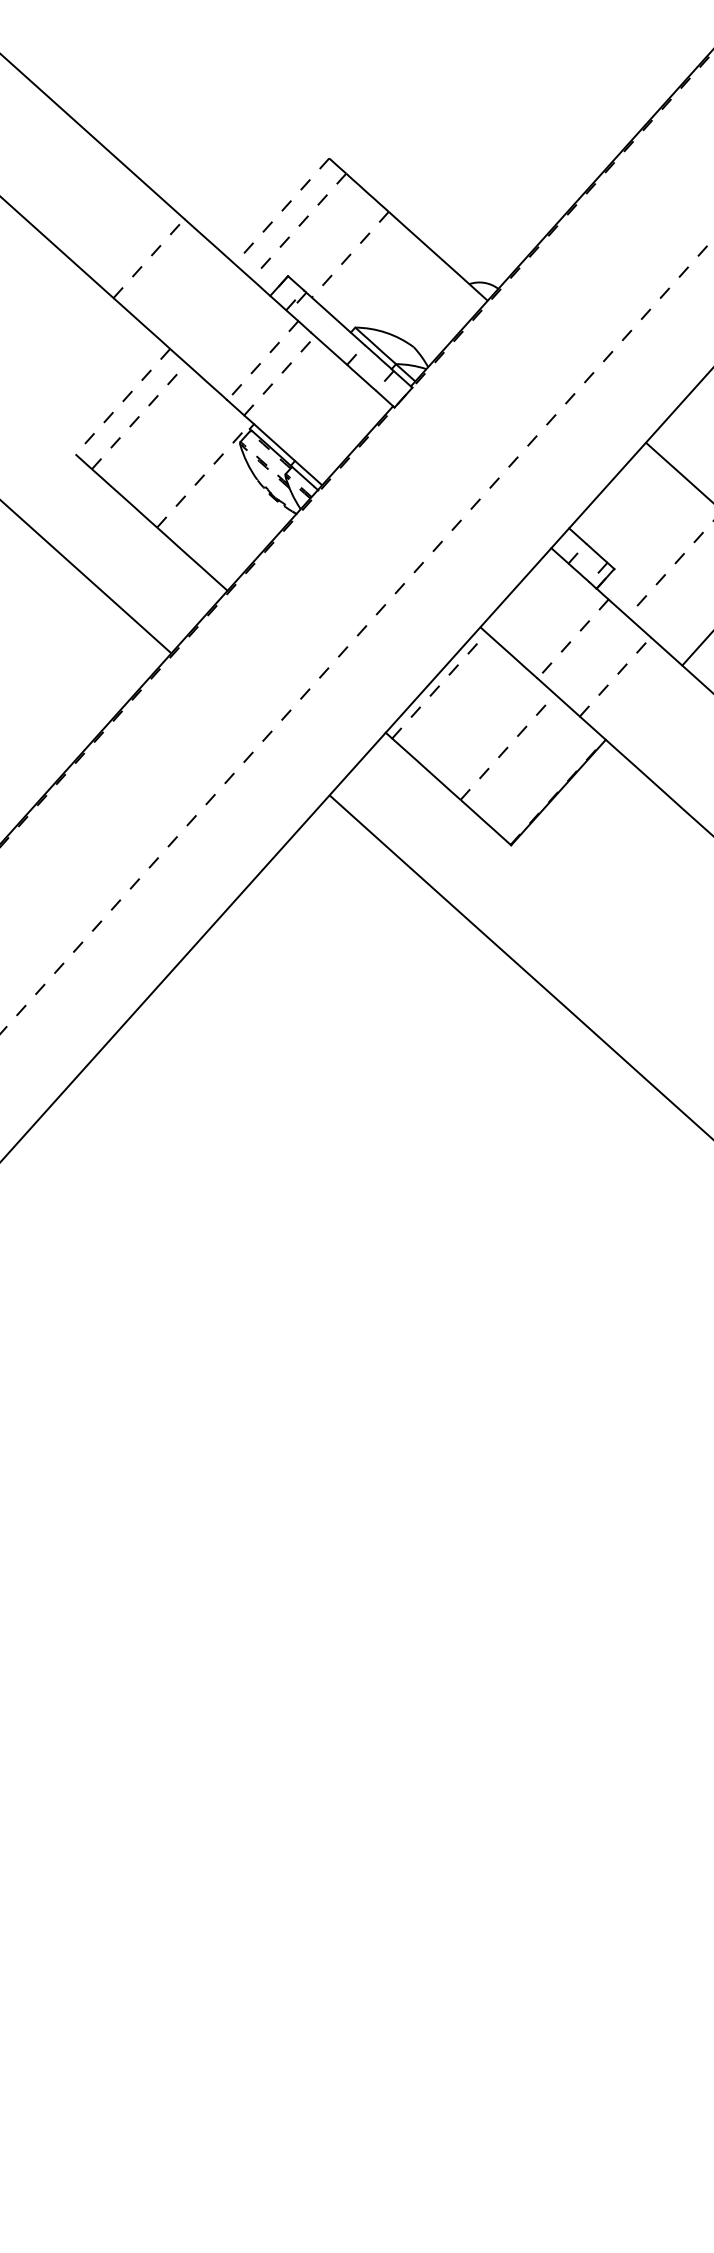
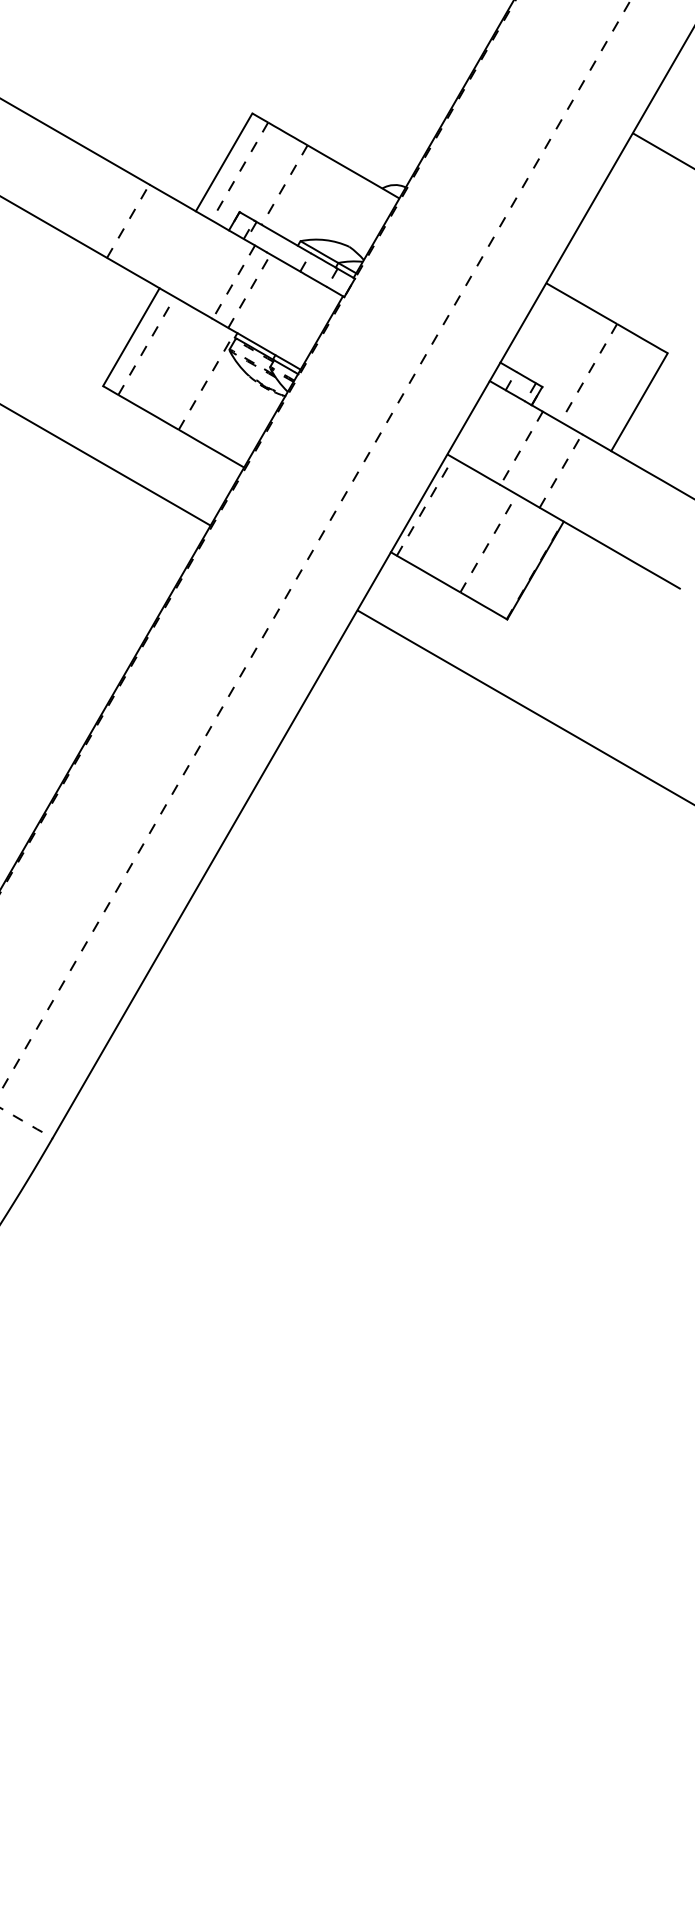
line: (281, 211) -> (223, 162), dashed -> solid
line: (122, 402) -> (131, 337), dashed -> solid

